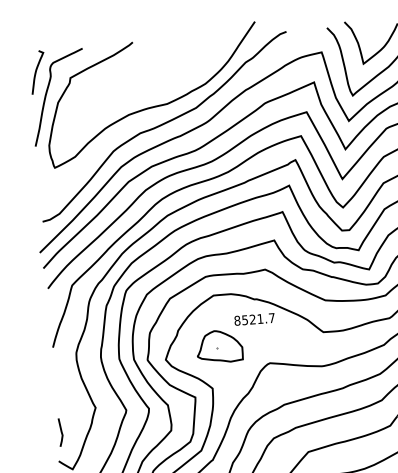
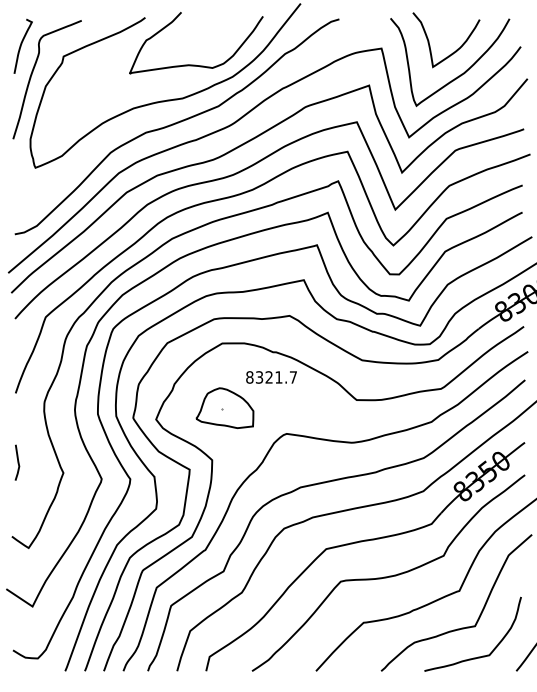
curve: (175, 76) -> (195, 64), added
text: (245, 319) -> (259, 376), 8521.7 -> 8321.7
line: (60, 432) -> (17, 462), moved

